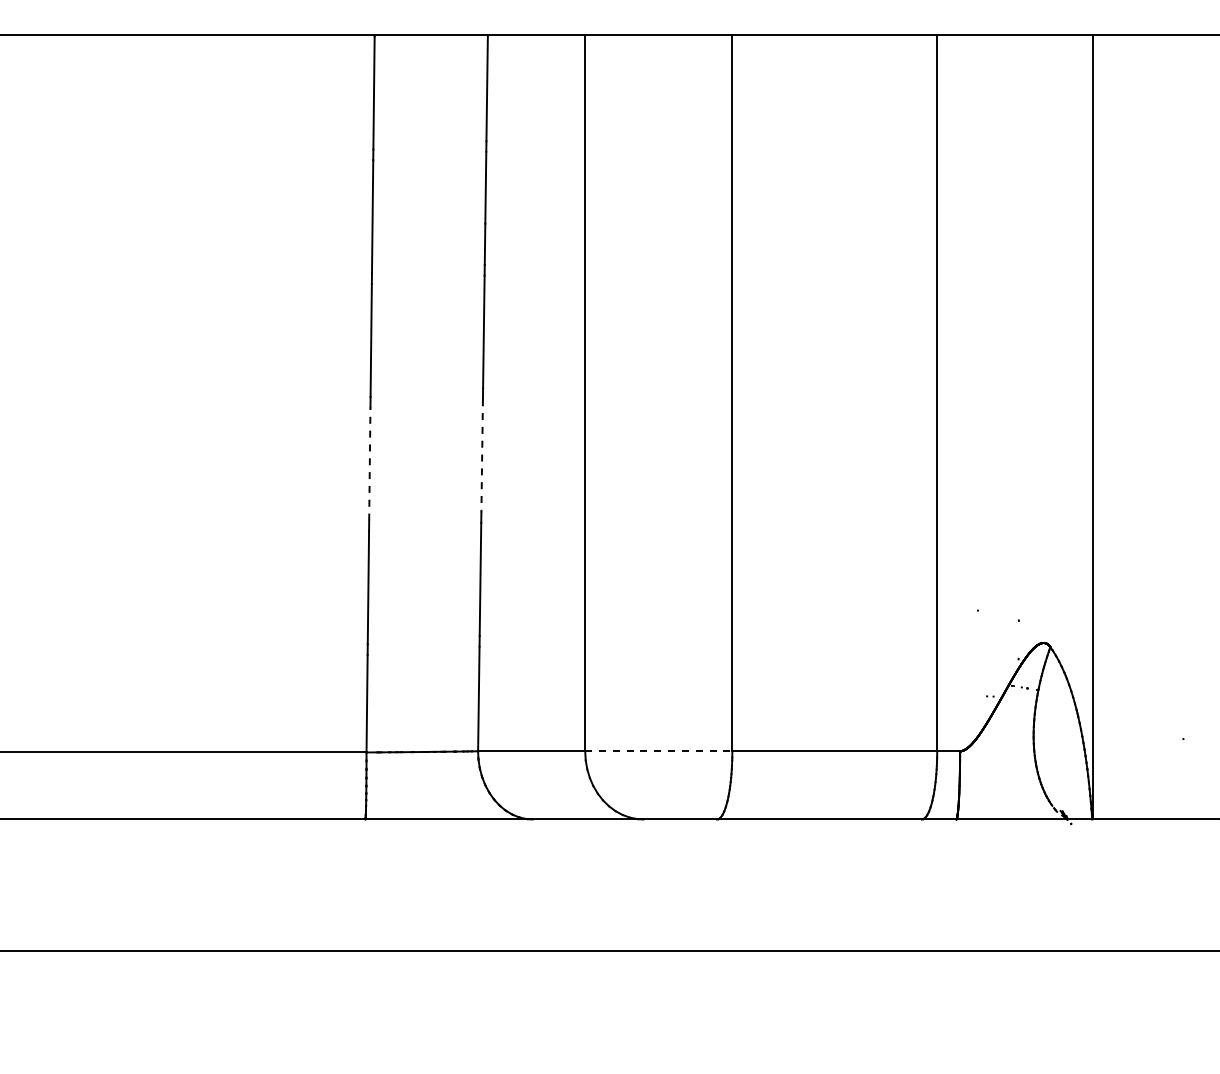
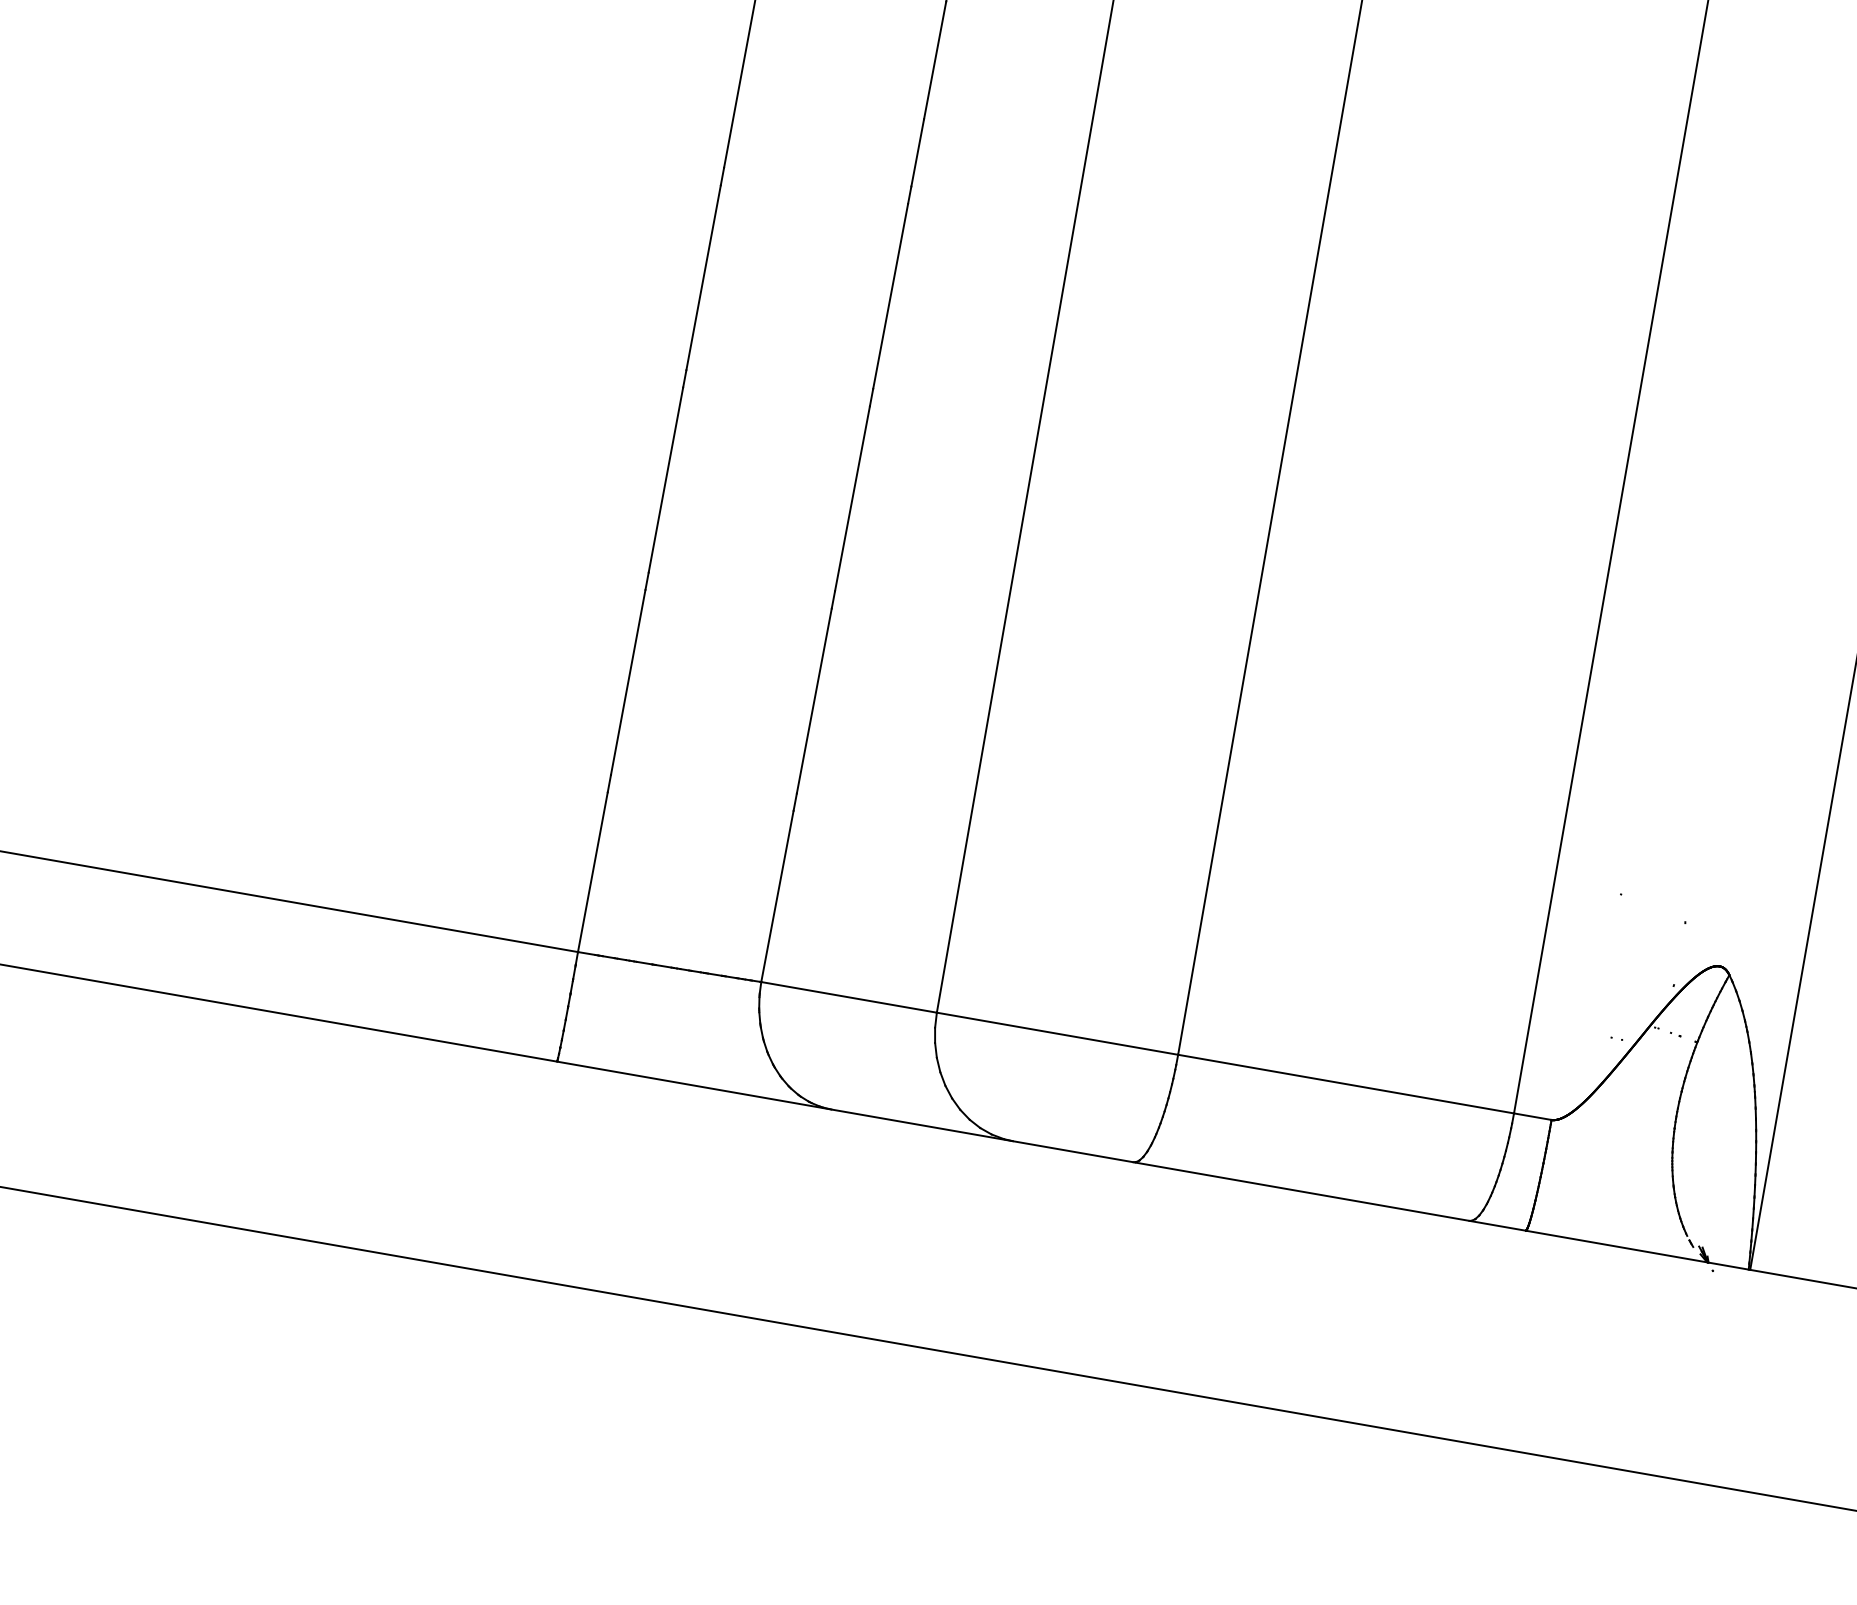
line: (482, 455) -> (853, 498), dashed -> solid
line: (369, 464) -> (665, 480), dashed -> solid
line: (658, 751) -> (1056, 1034), dashed -> solid

